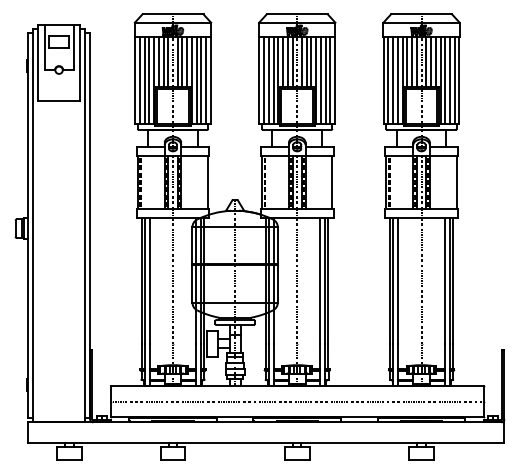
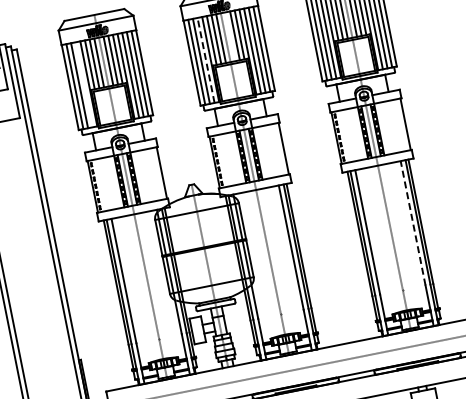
line: (302, 62) -> (230, 36), removed
line: (149, 80) -> (84, 84), removed
line: (273, 80) -> (205, 60), solid -> dashed
line: (444, 280) -> (412, 222), solid -> dashed

